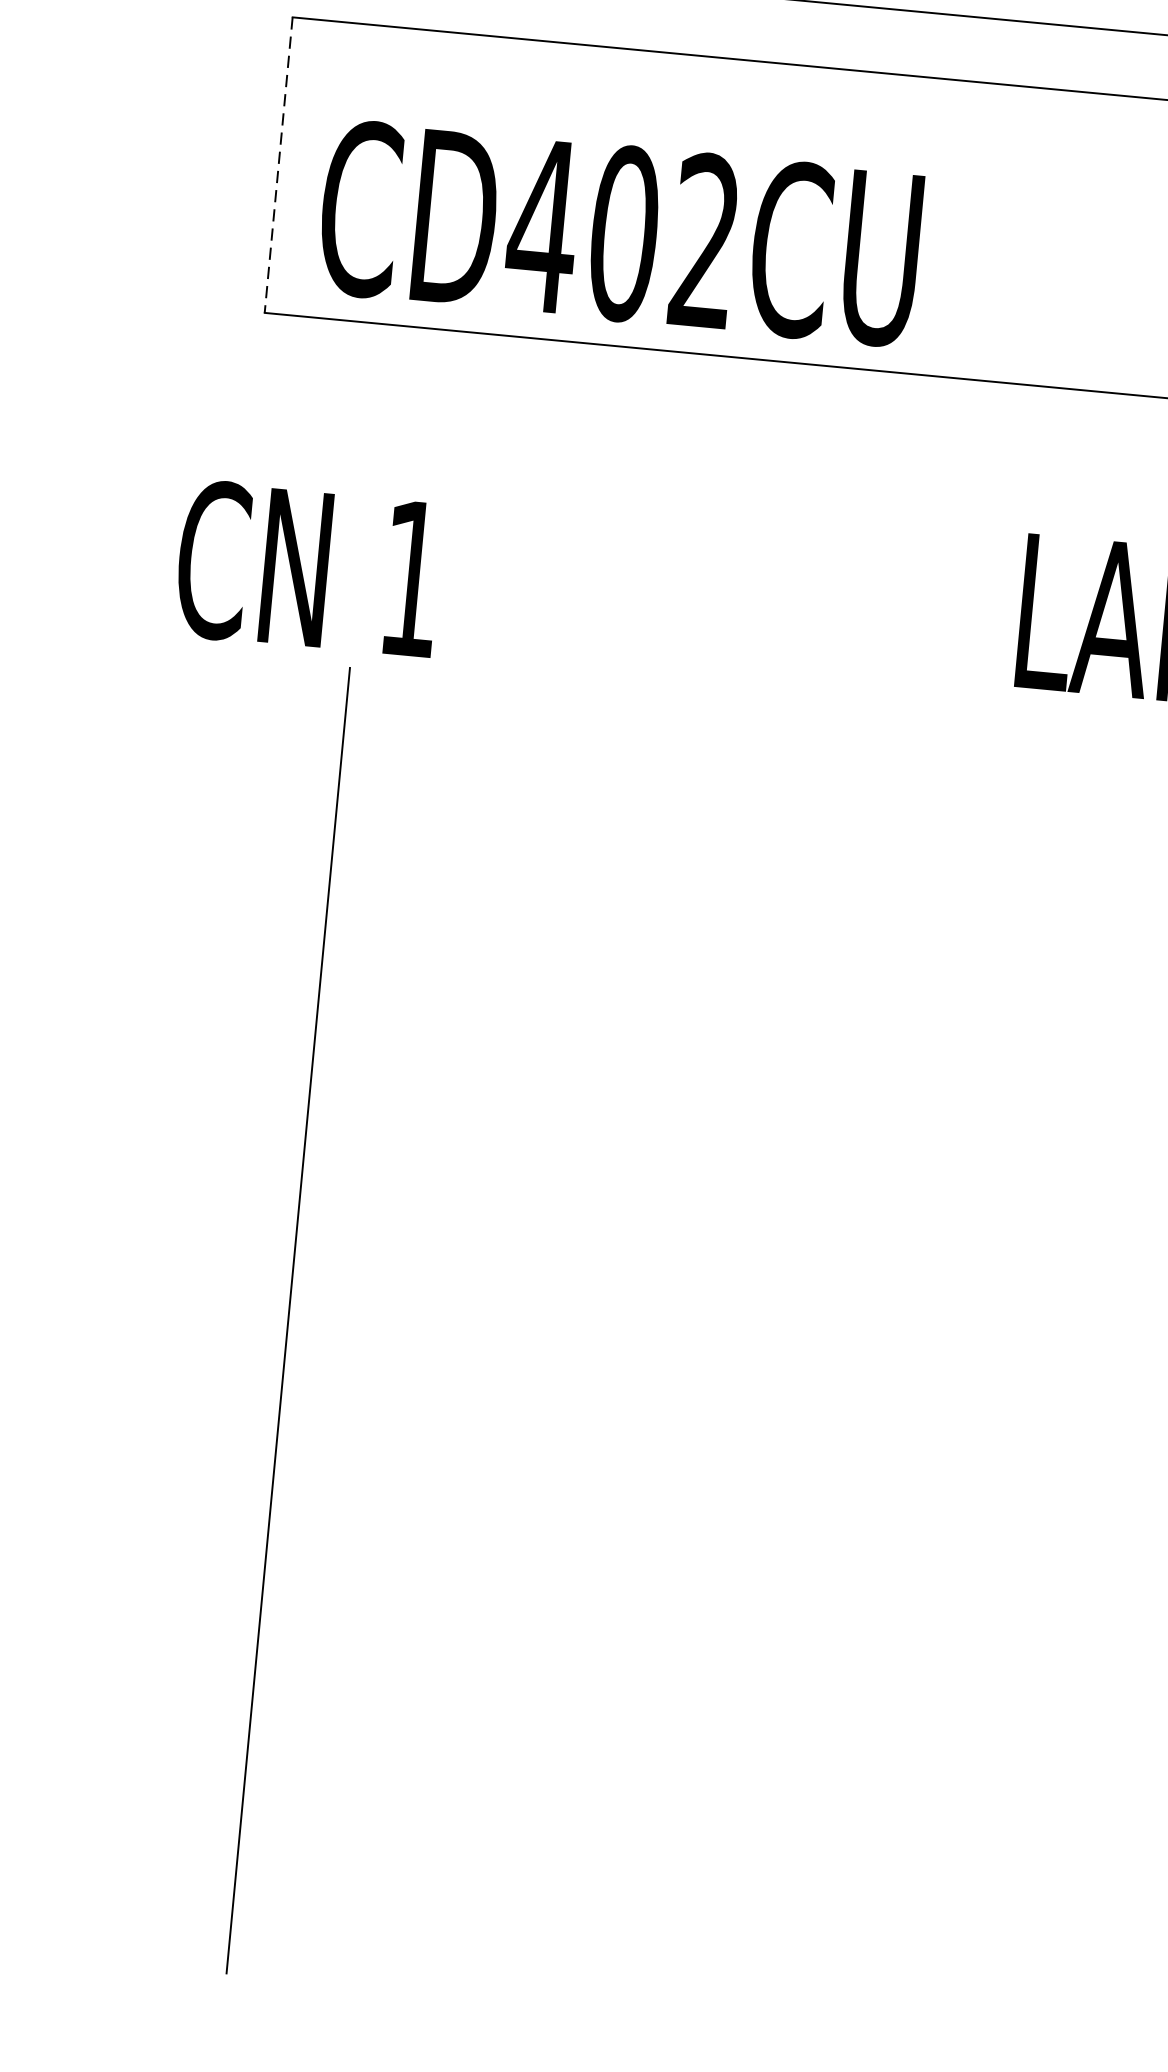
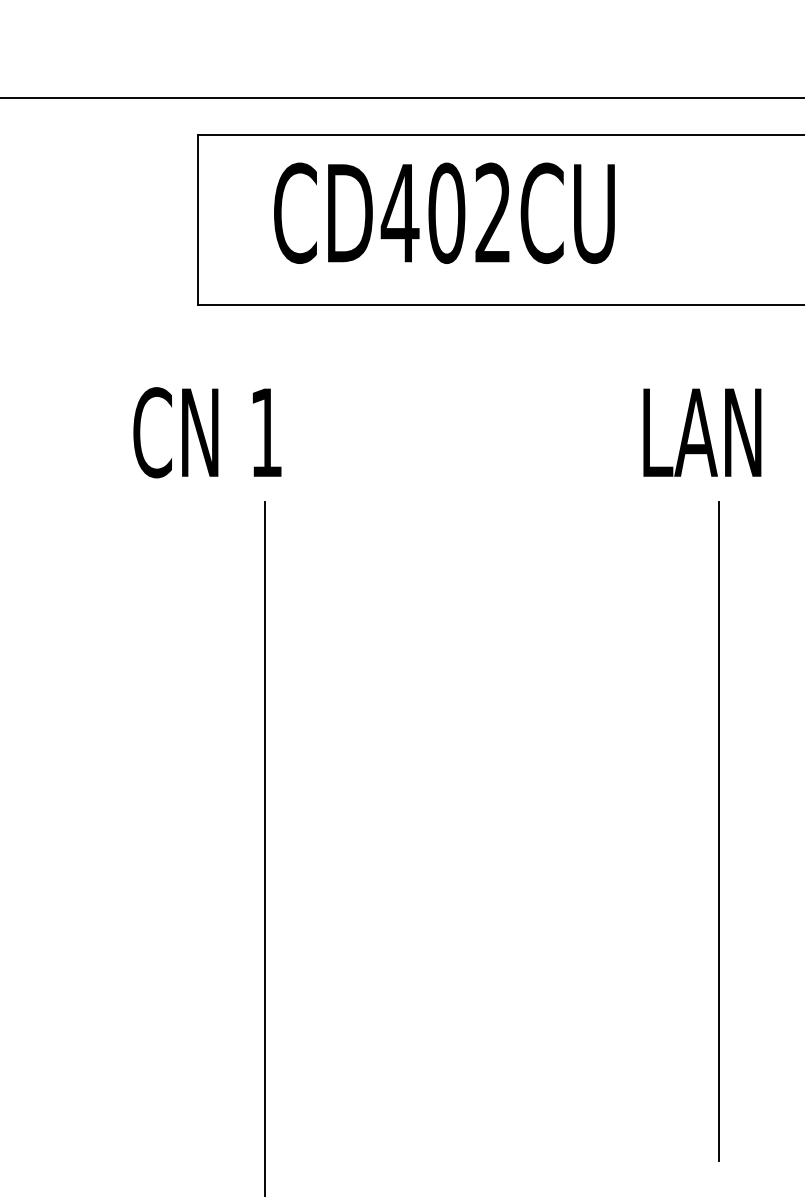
line: (278, 164) -> (197, 219), dashed -> solid
text: (620, 232) -> (444, 212), moved
text: (308, 568) -> (207, 432), moved
line: (1086, 1318) -> (718, 831), added

